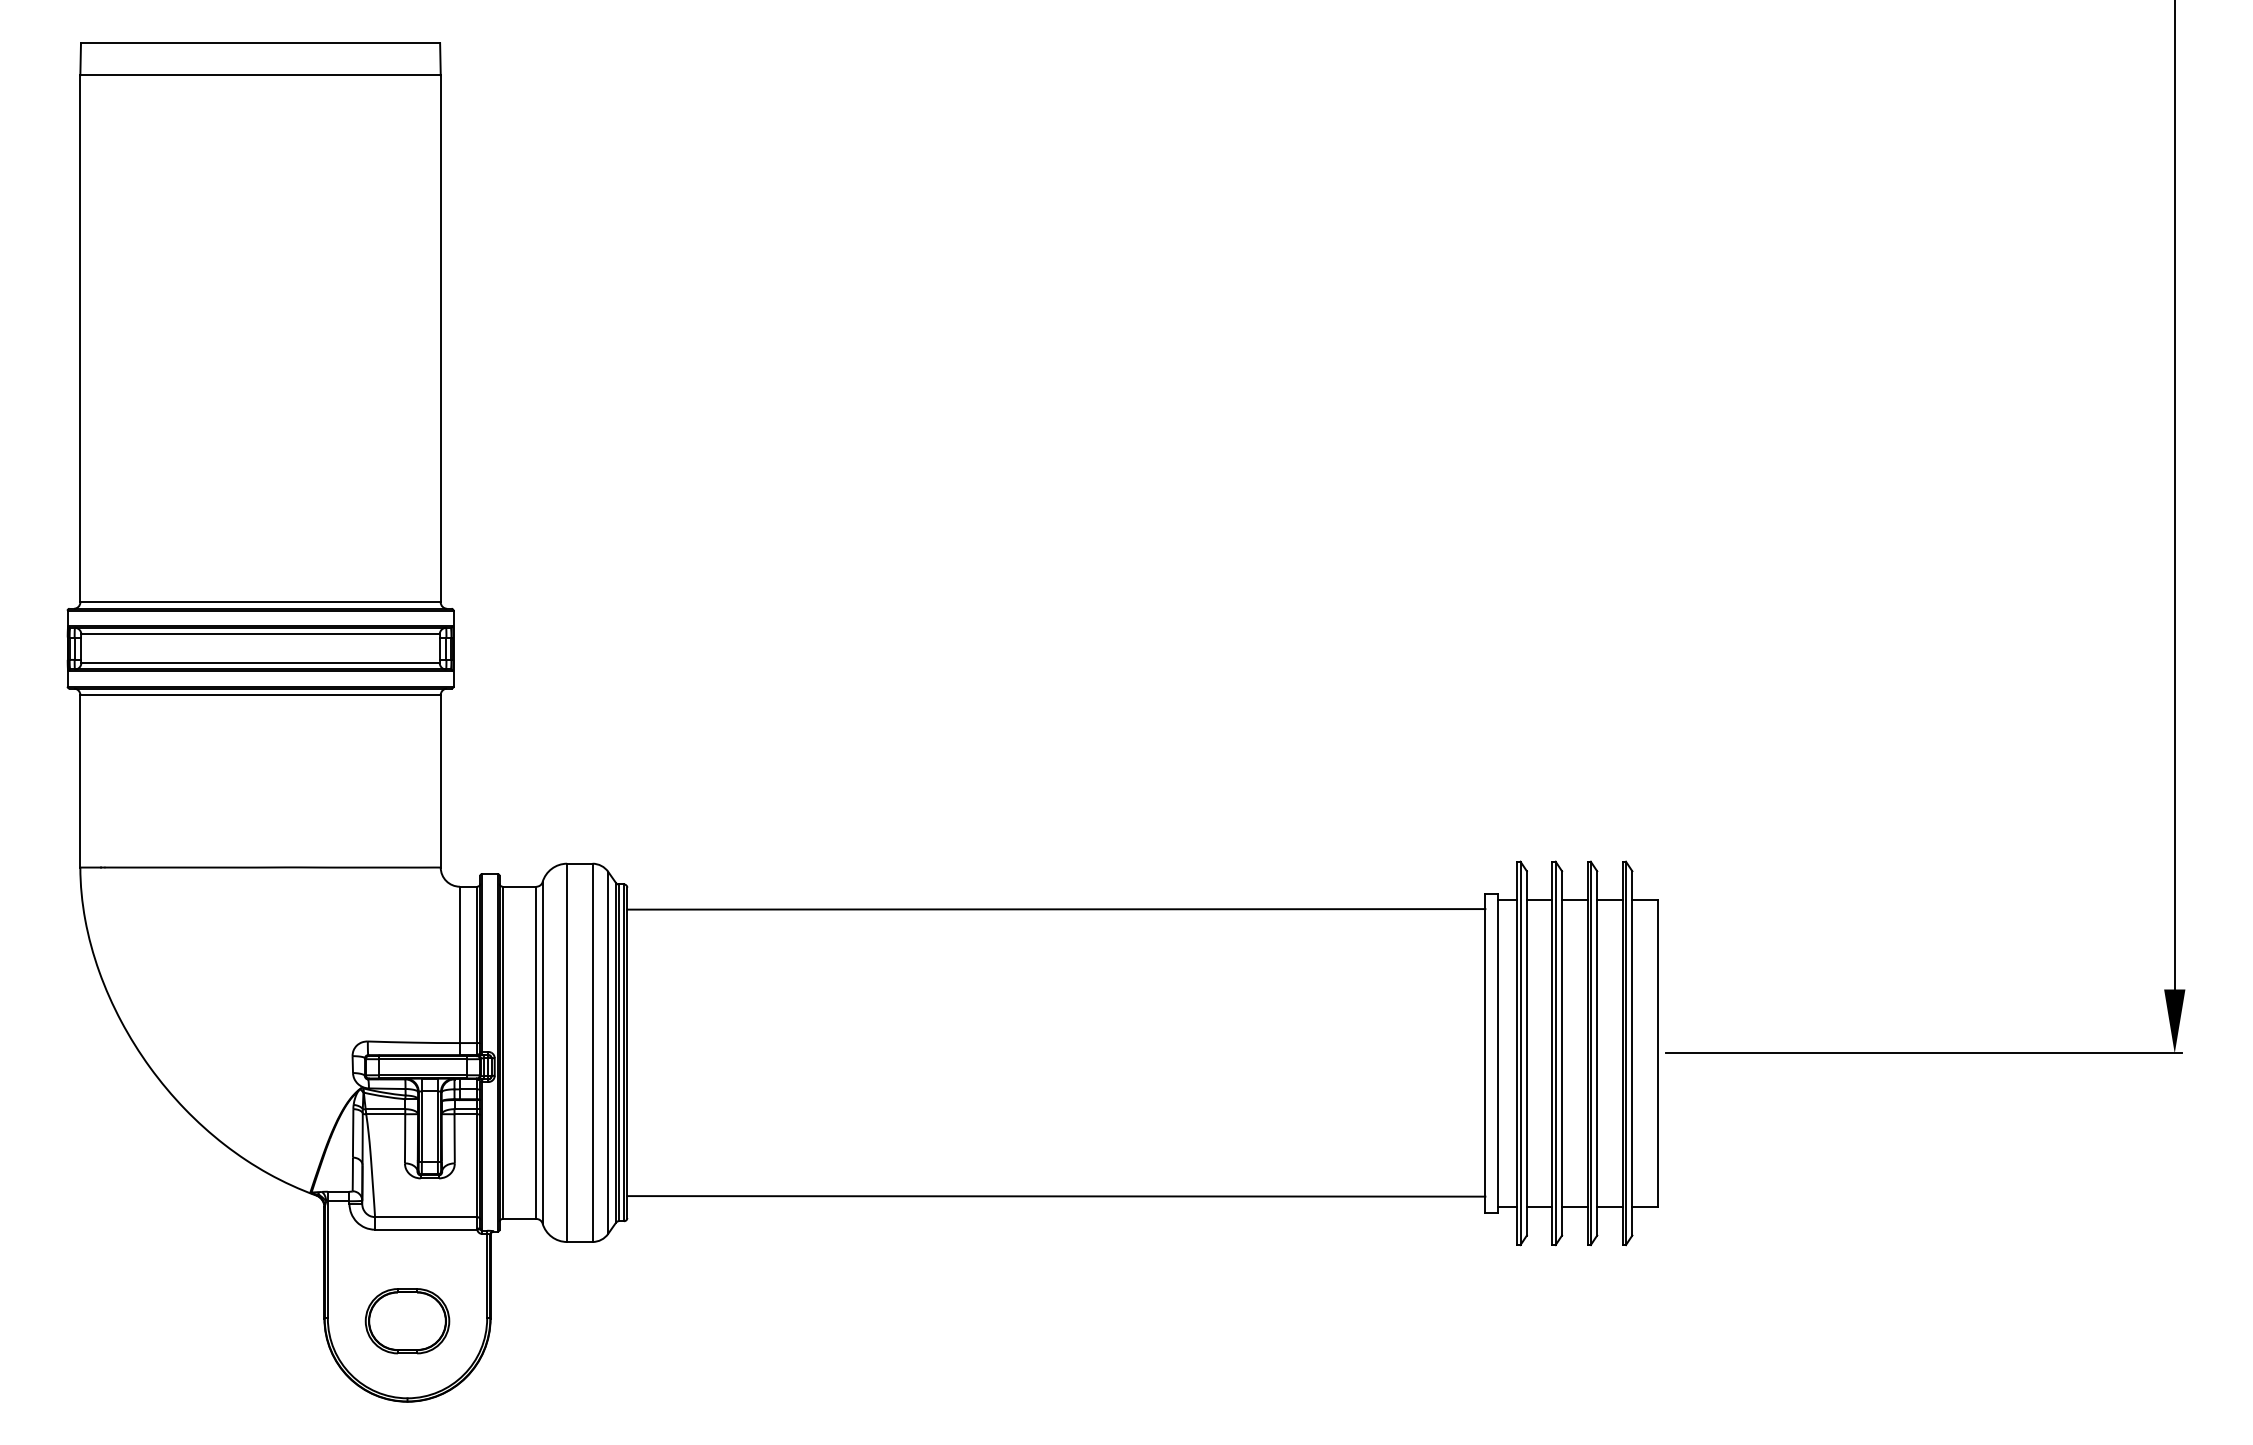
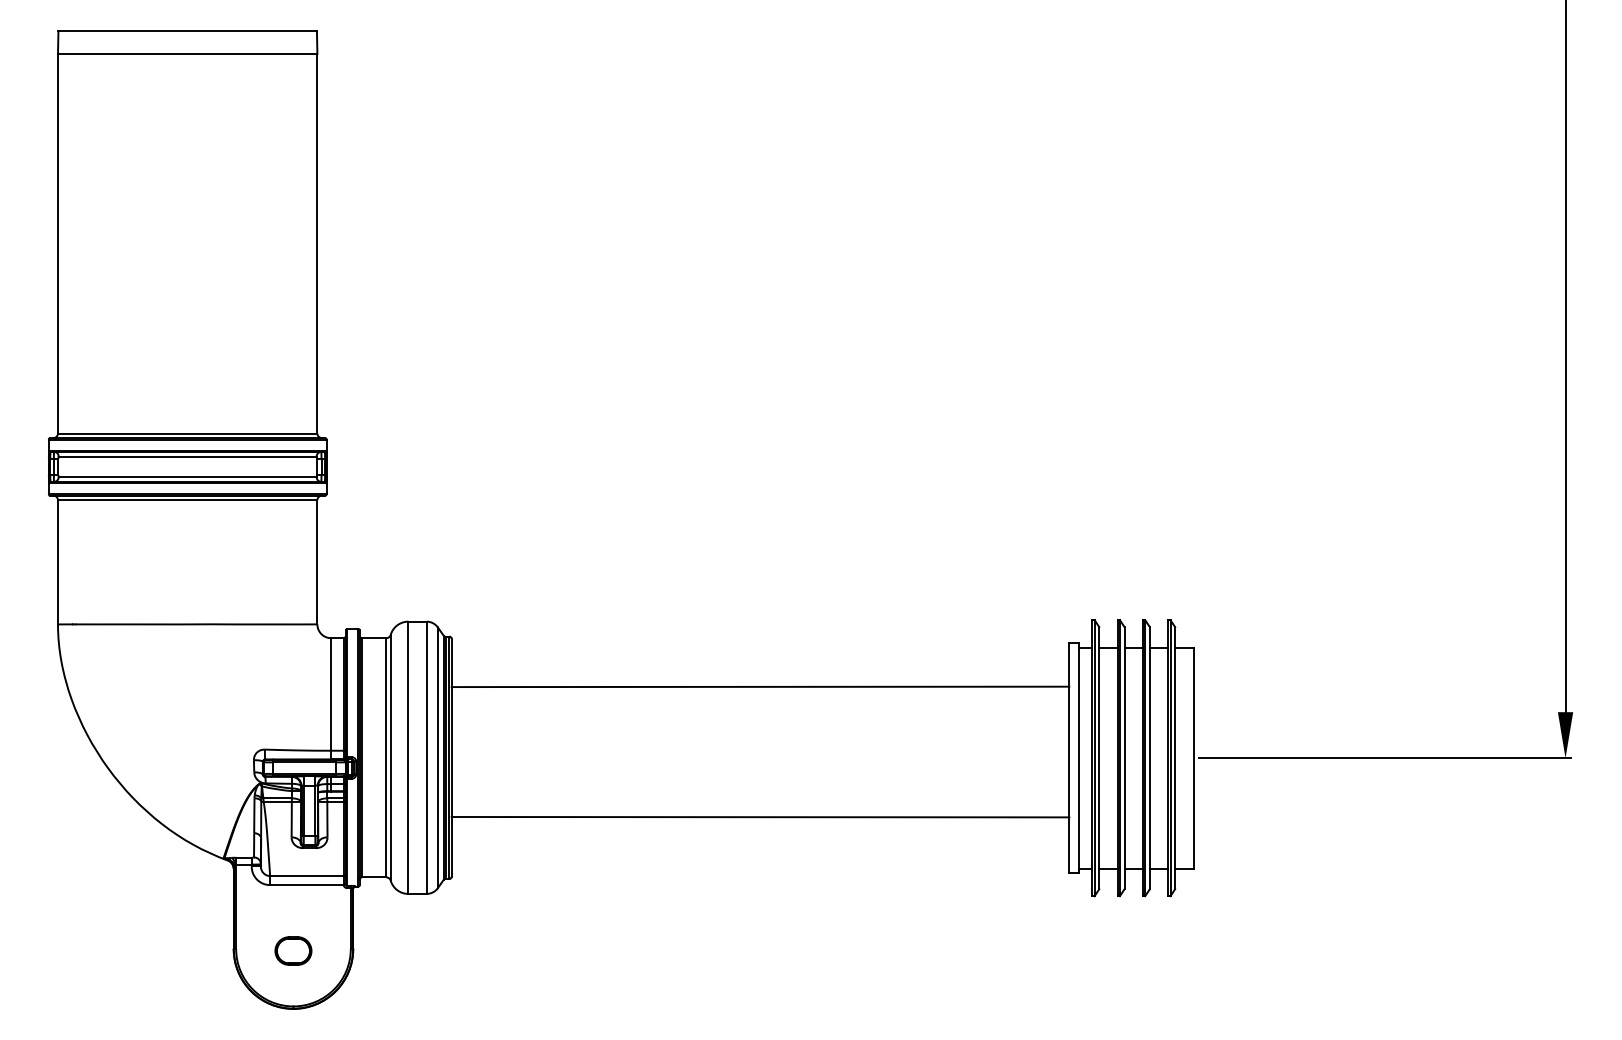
line: (1056, 909) -> (760, 686), moved
line: (1056, 1196) -> (760, 817), moved
part: (407, 1321) -> (293, 951), size x0.6

